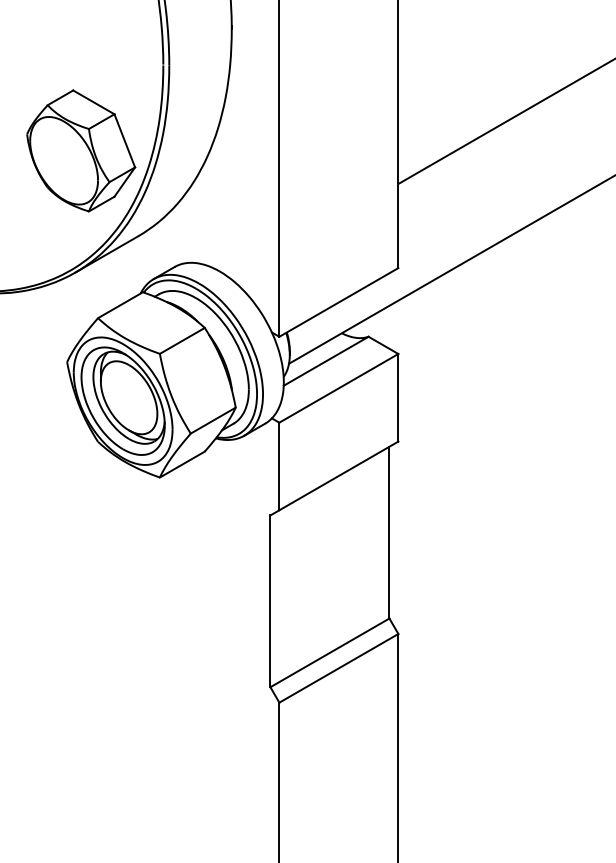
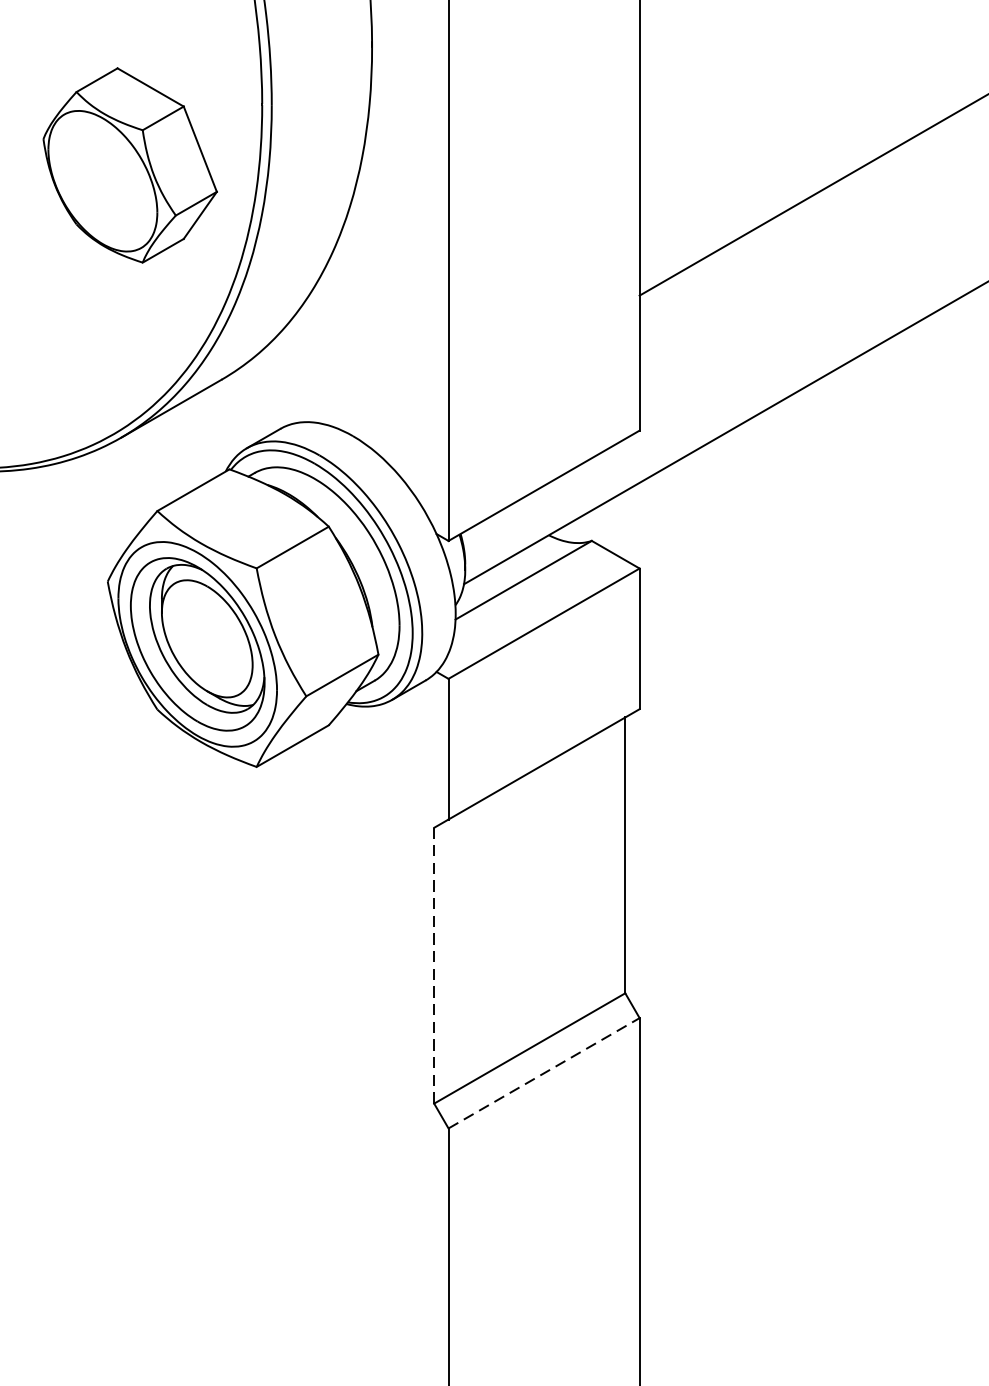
part: (81, 150) -> (130, 164), moved
line: (270, 601) -> (434, 965), solid -> dashed
line: (338, 668) -> (543, 1073), solid -> dashed

